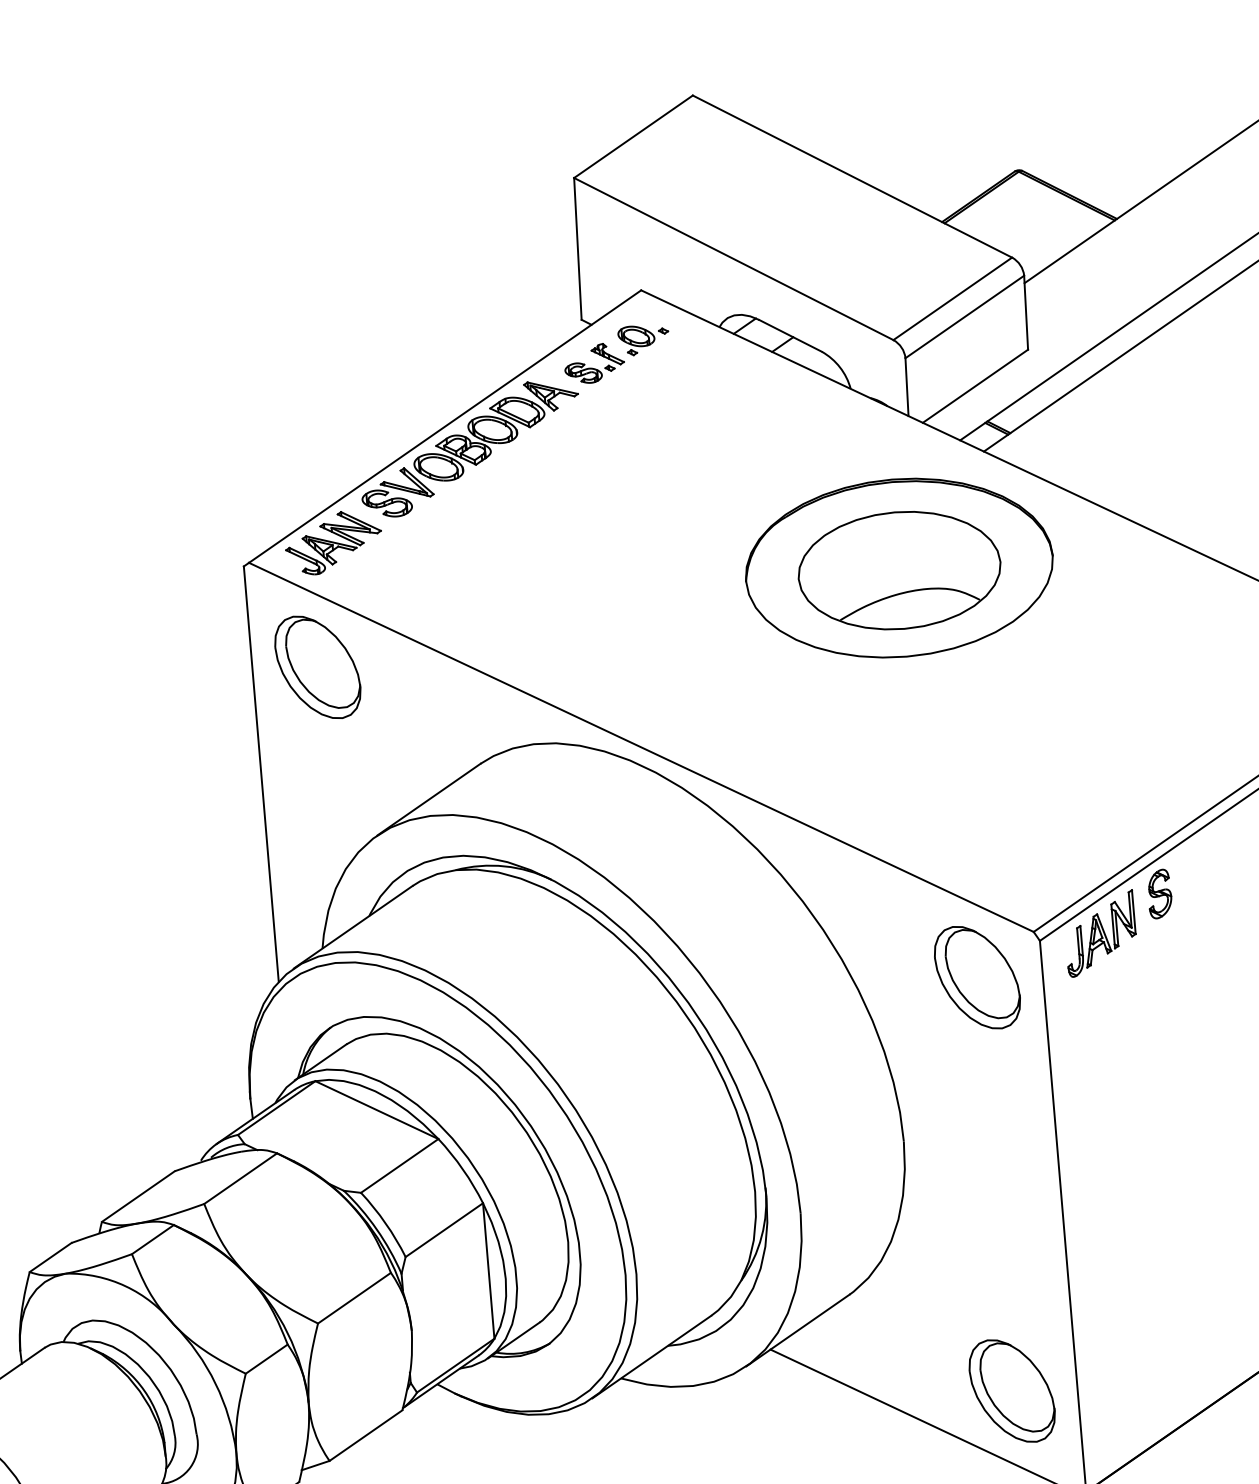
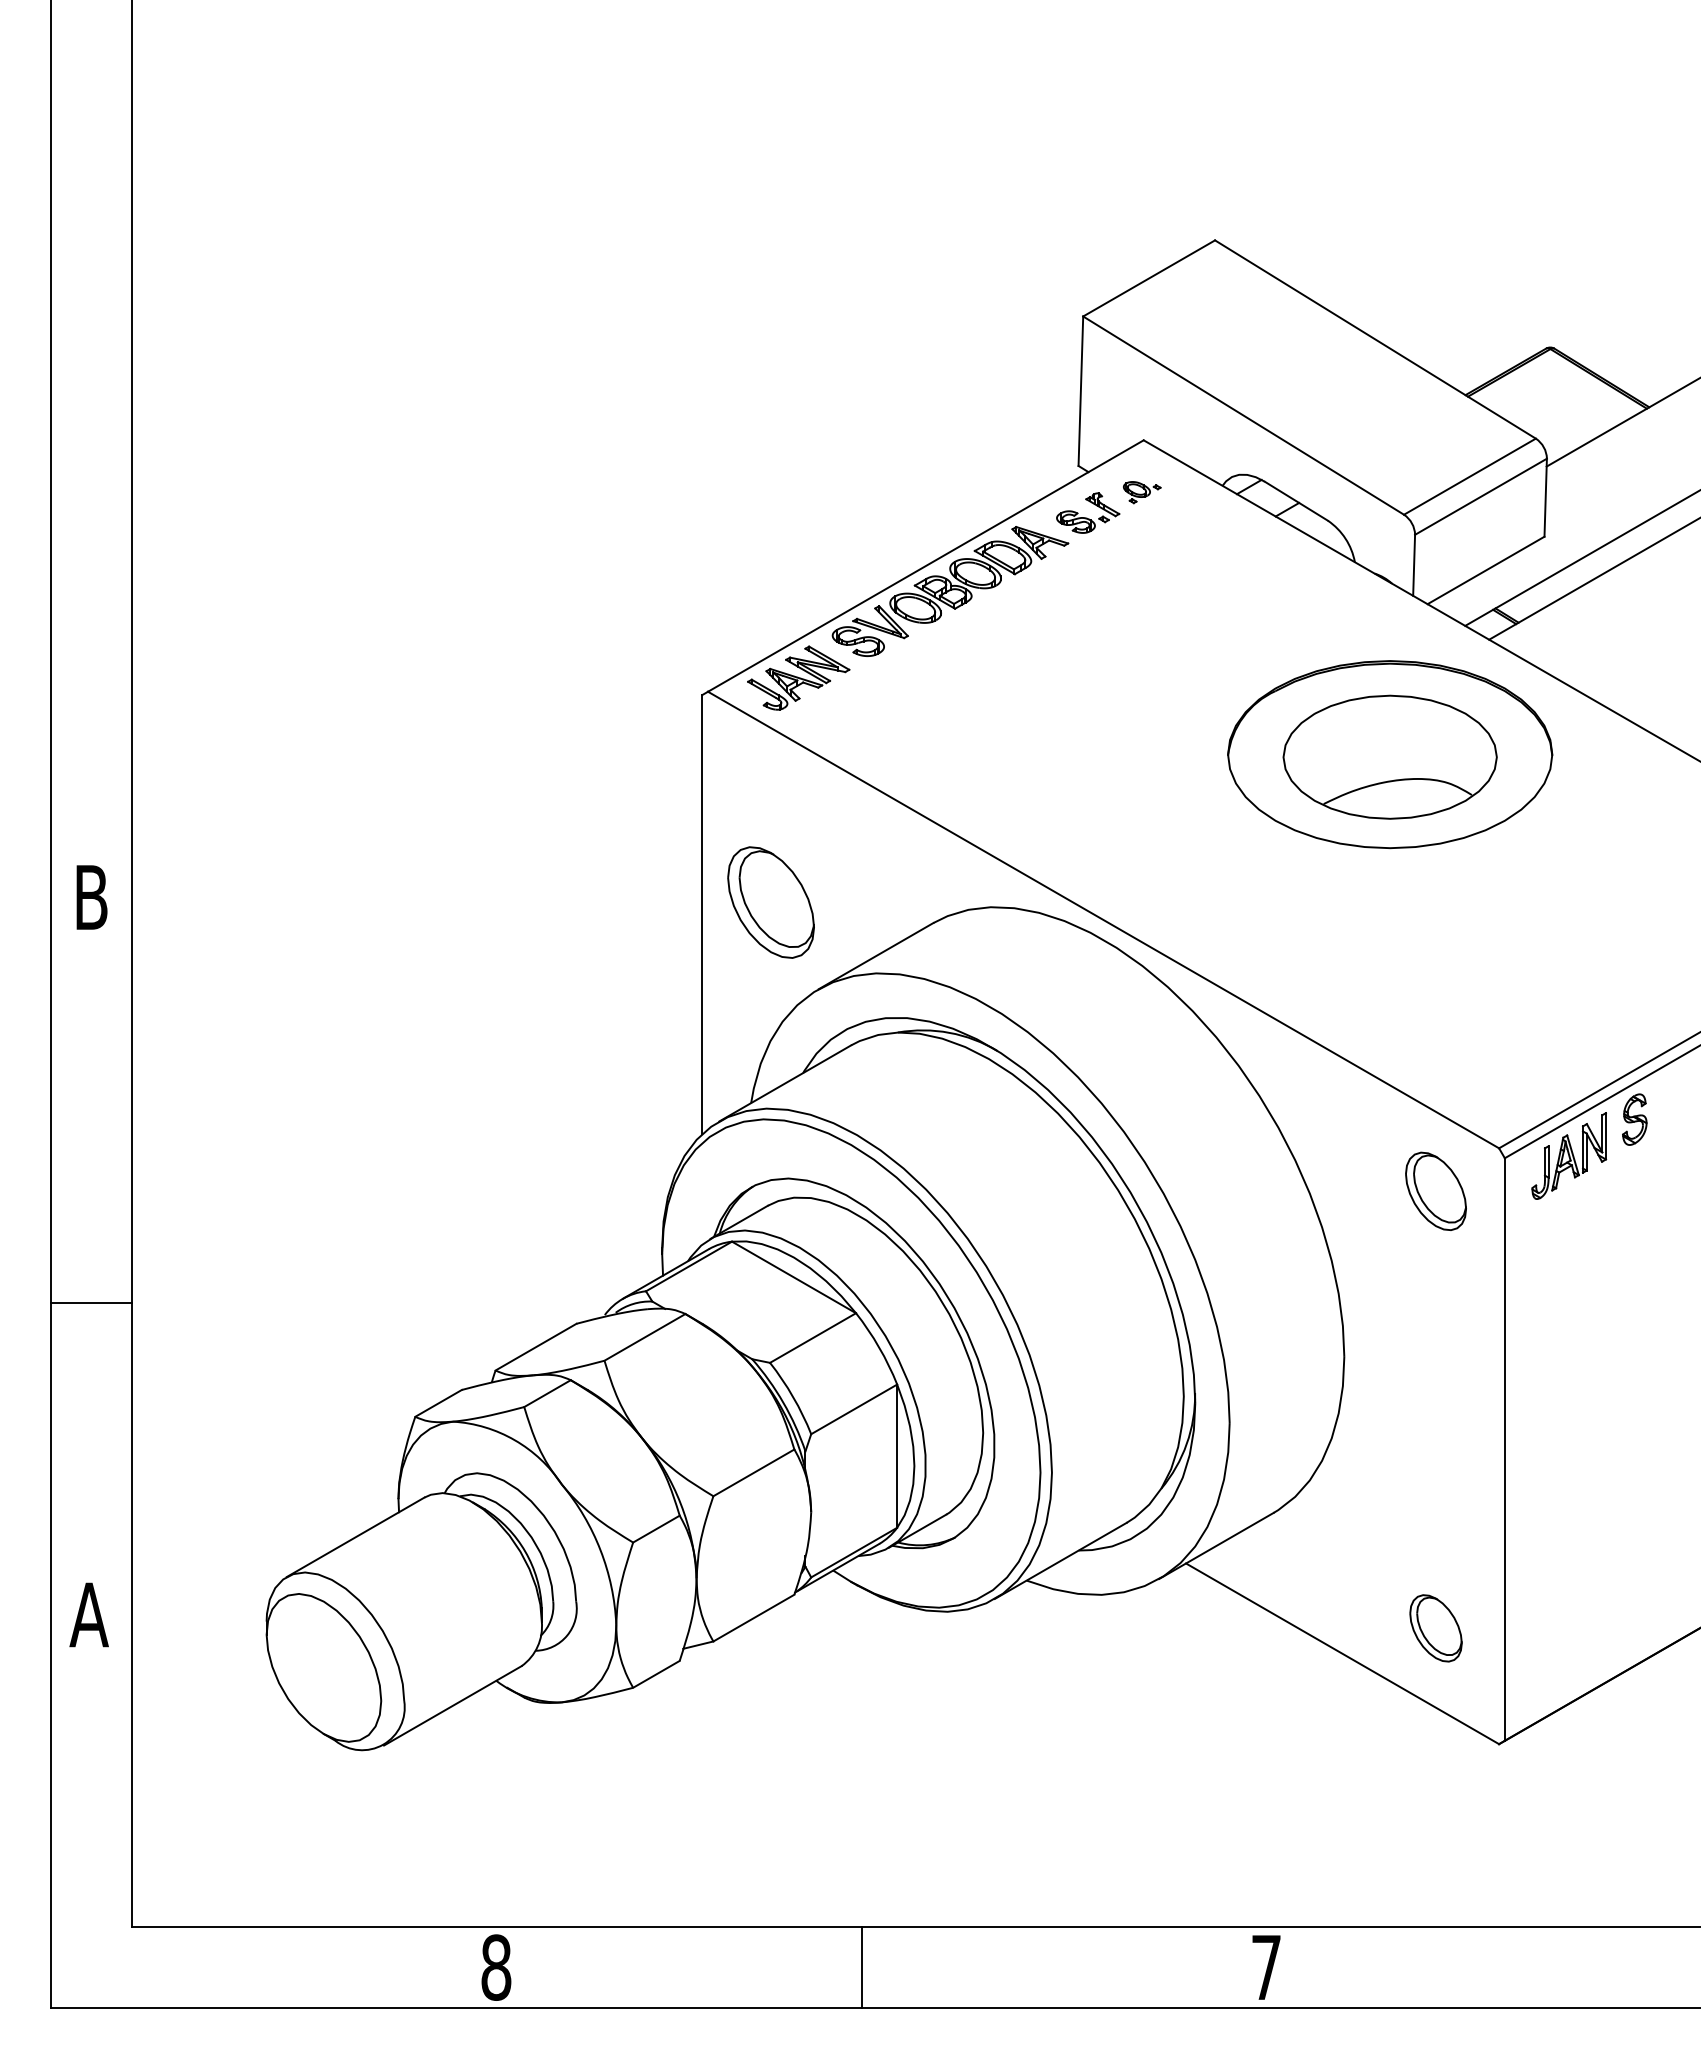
part: (644, 339) -> (1142, 492), size x0.7
part: (317, 667) -> (770, 902), moved
part: (976, 977) -> (1435, 1191), size x0.7
part: (1011, 1391) -> (1435, 1628), size x0.6

